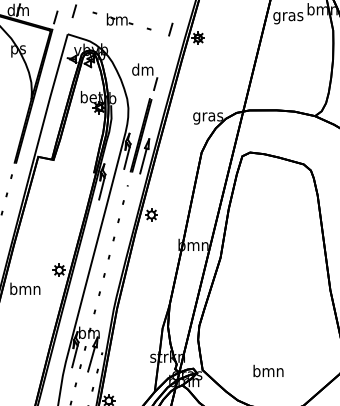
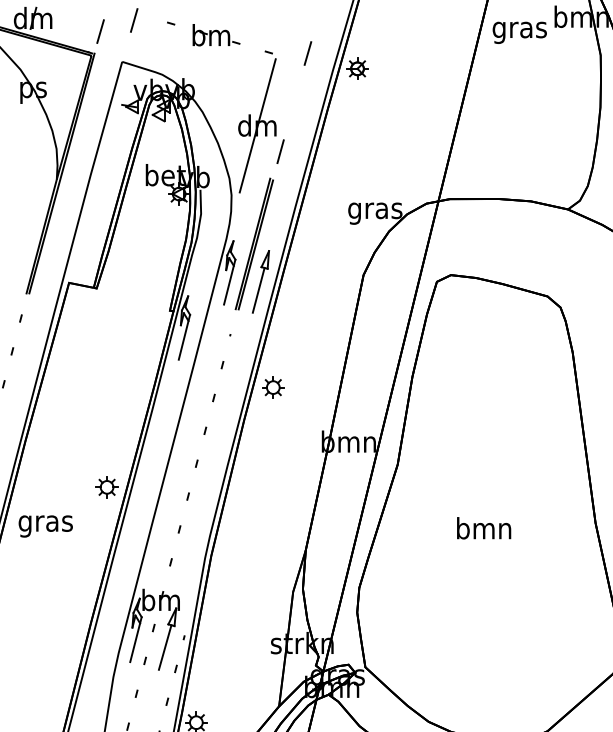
line: (142, 69) -> (256, 125), added
text: (25, 290) -> (46, 523), bmn -> gras
text: (268, 370) -> (484, 527), moved

